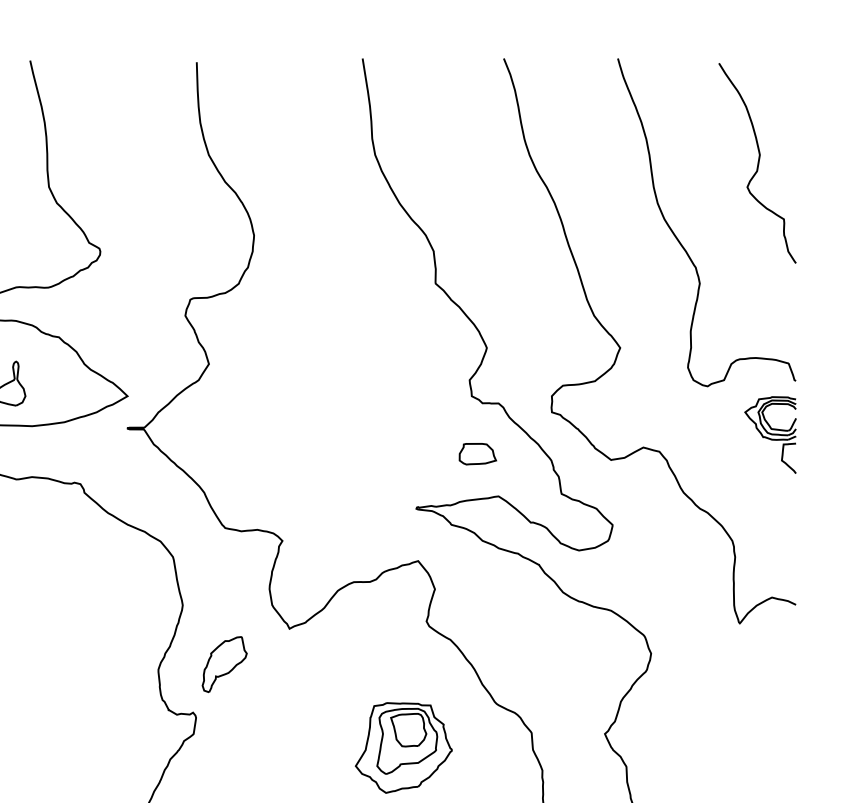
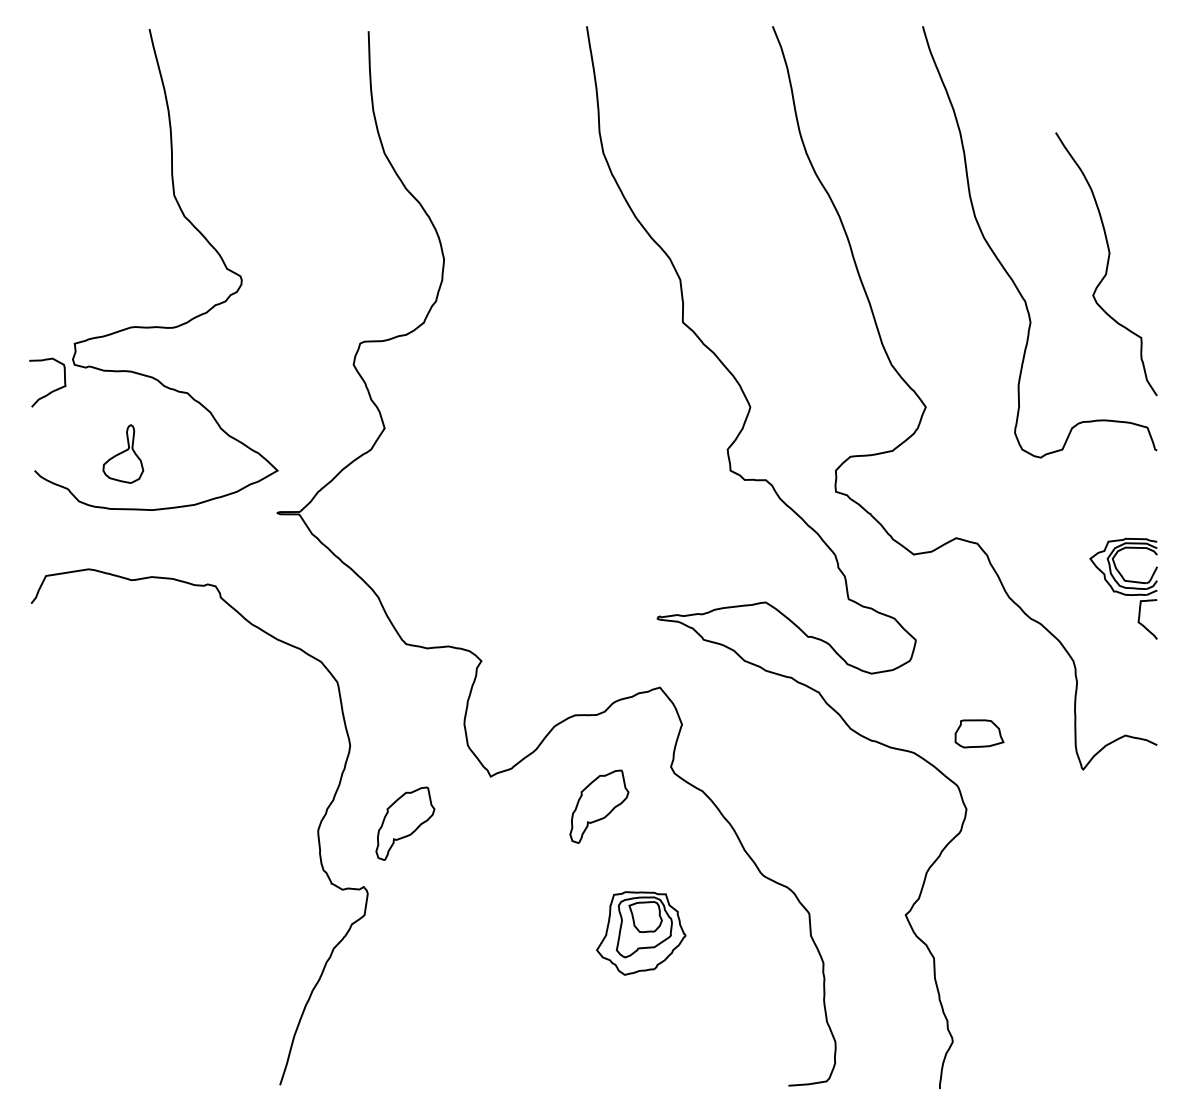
curve: (757, 163) -> (1106, 264), moved
part: (770, 434) -> (1123, 588), moved
part: (477, 453) -> (979, 733), moved
part: (372, 651) -> (599, 806), added
part: (404, 747) -> (641, 933), size x0.7

